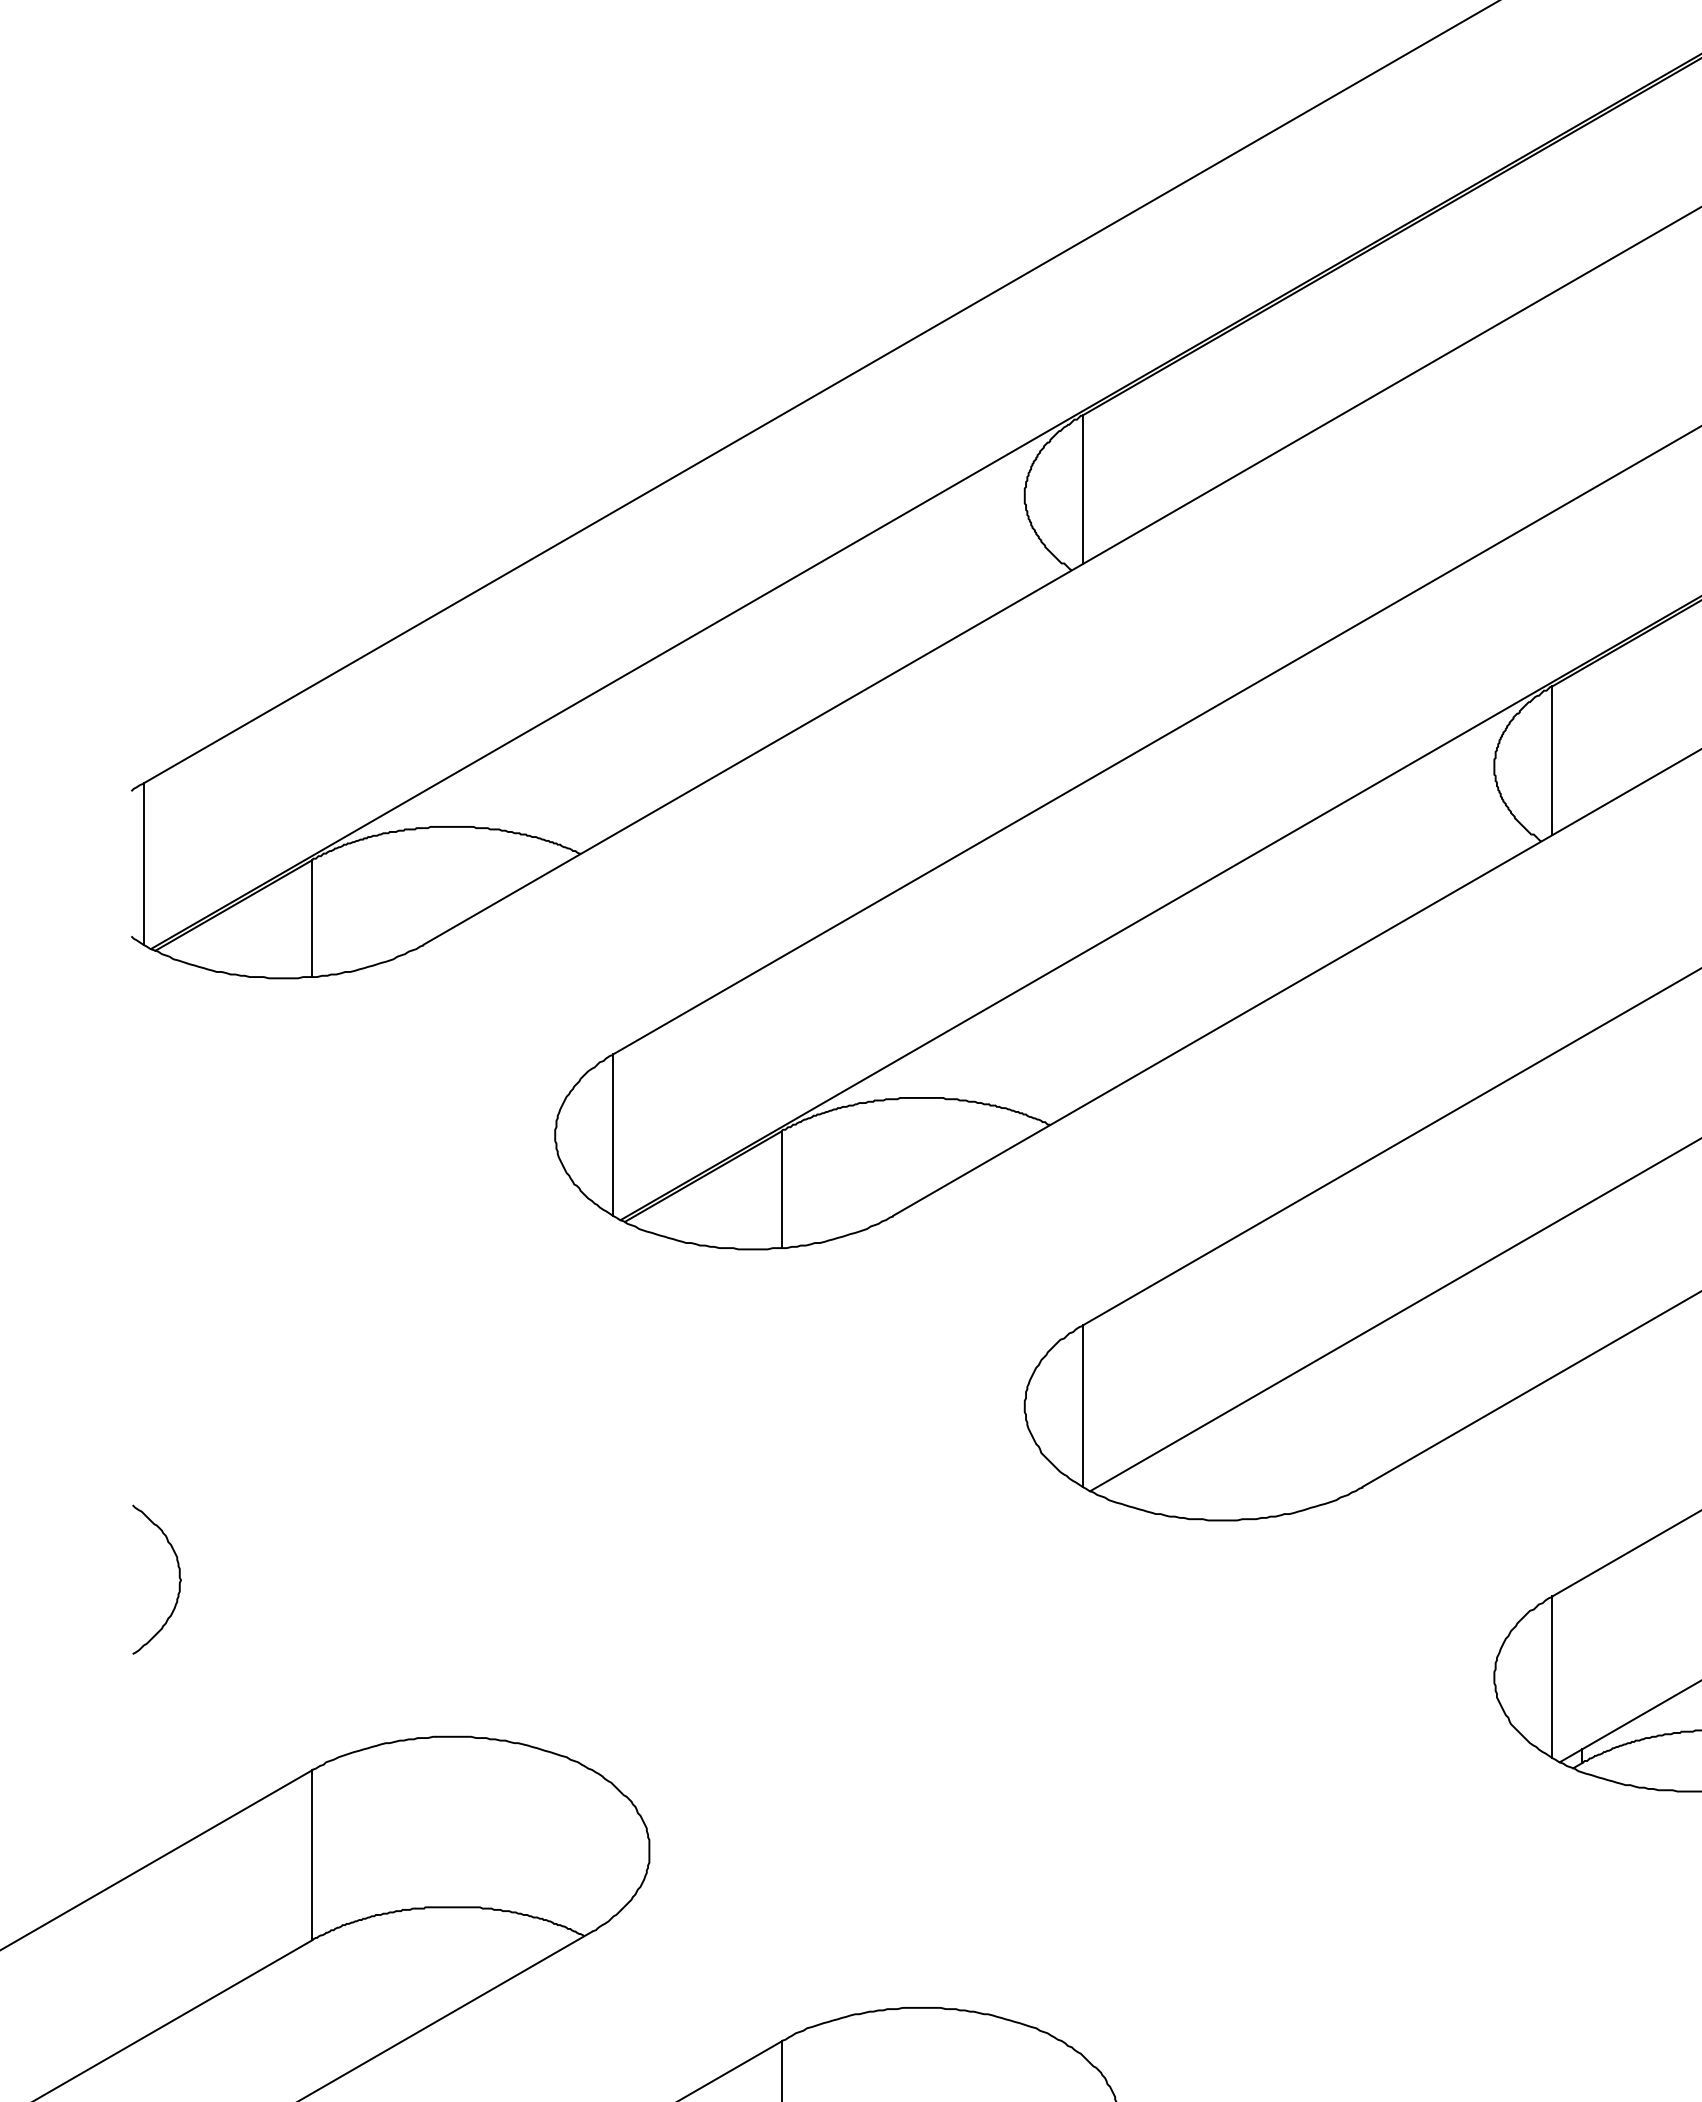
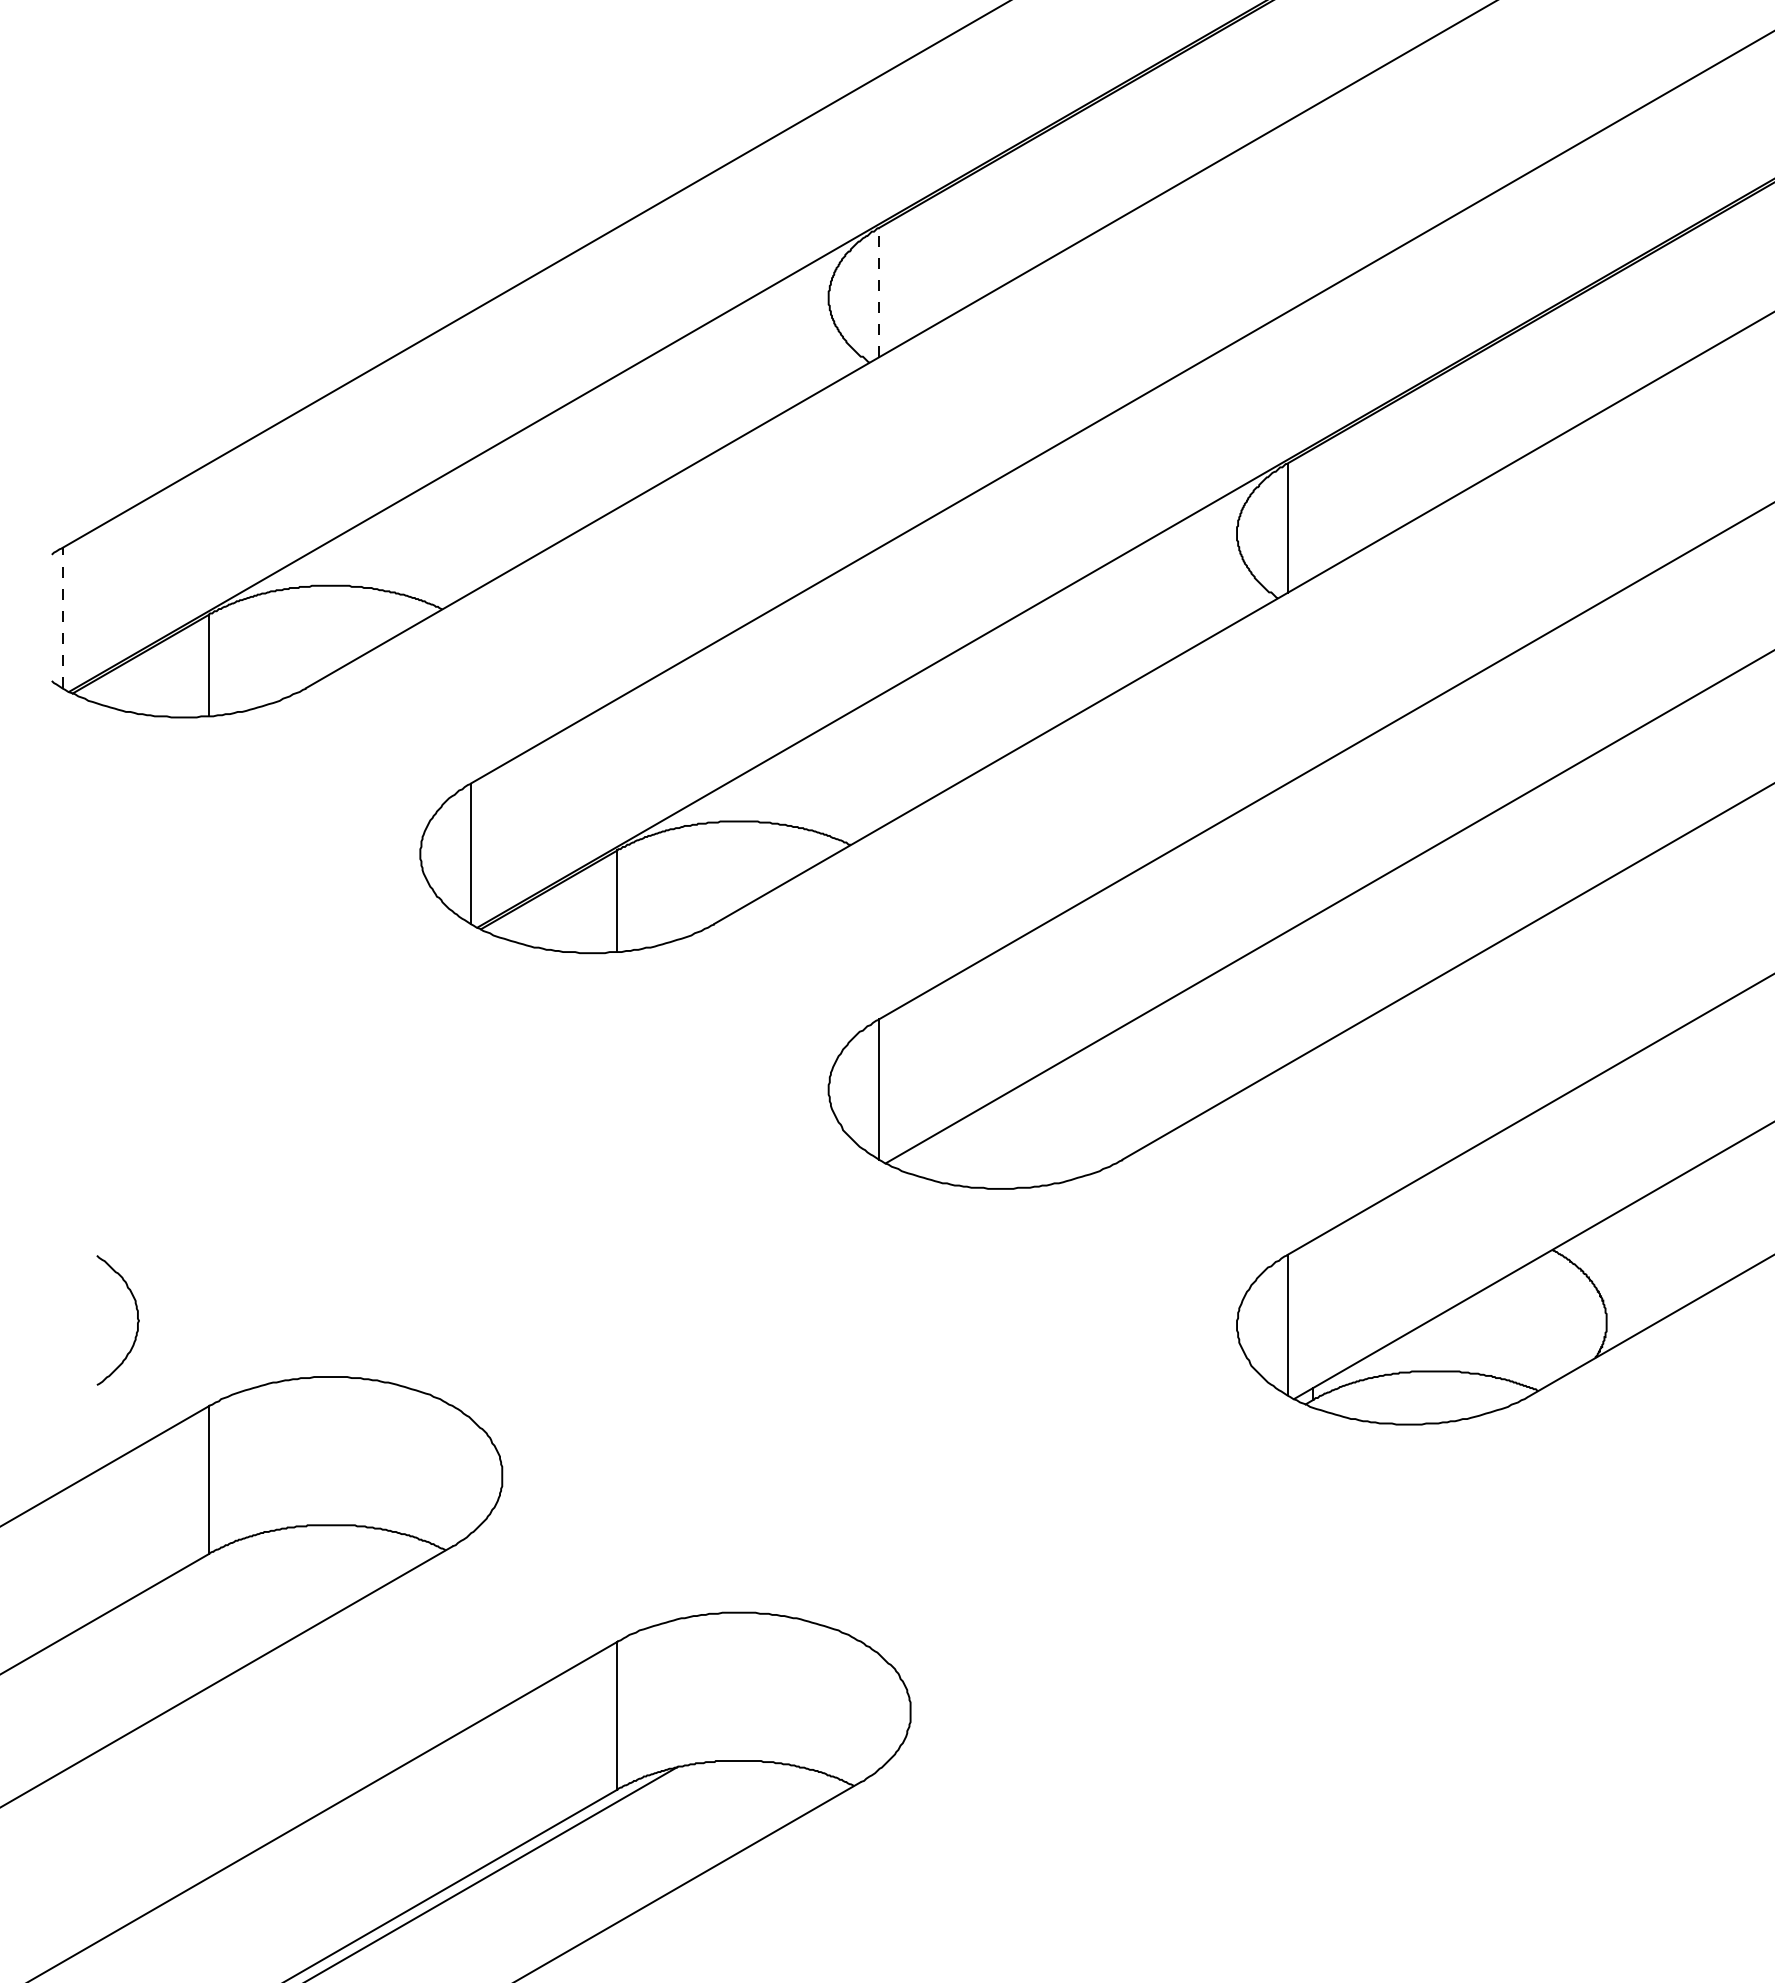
line: (1083, 489) -> (879, 292), solid -> dashed
line: (143, 863) -> (62, 617), solid -> dashed
curve: (179, 1579) -> (137, 1320), moved

